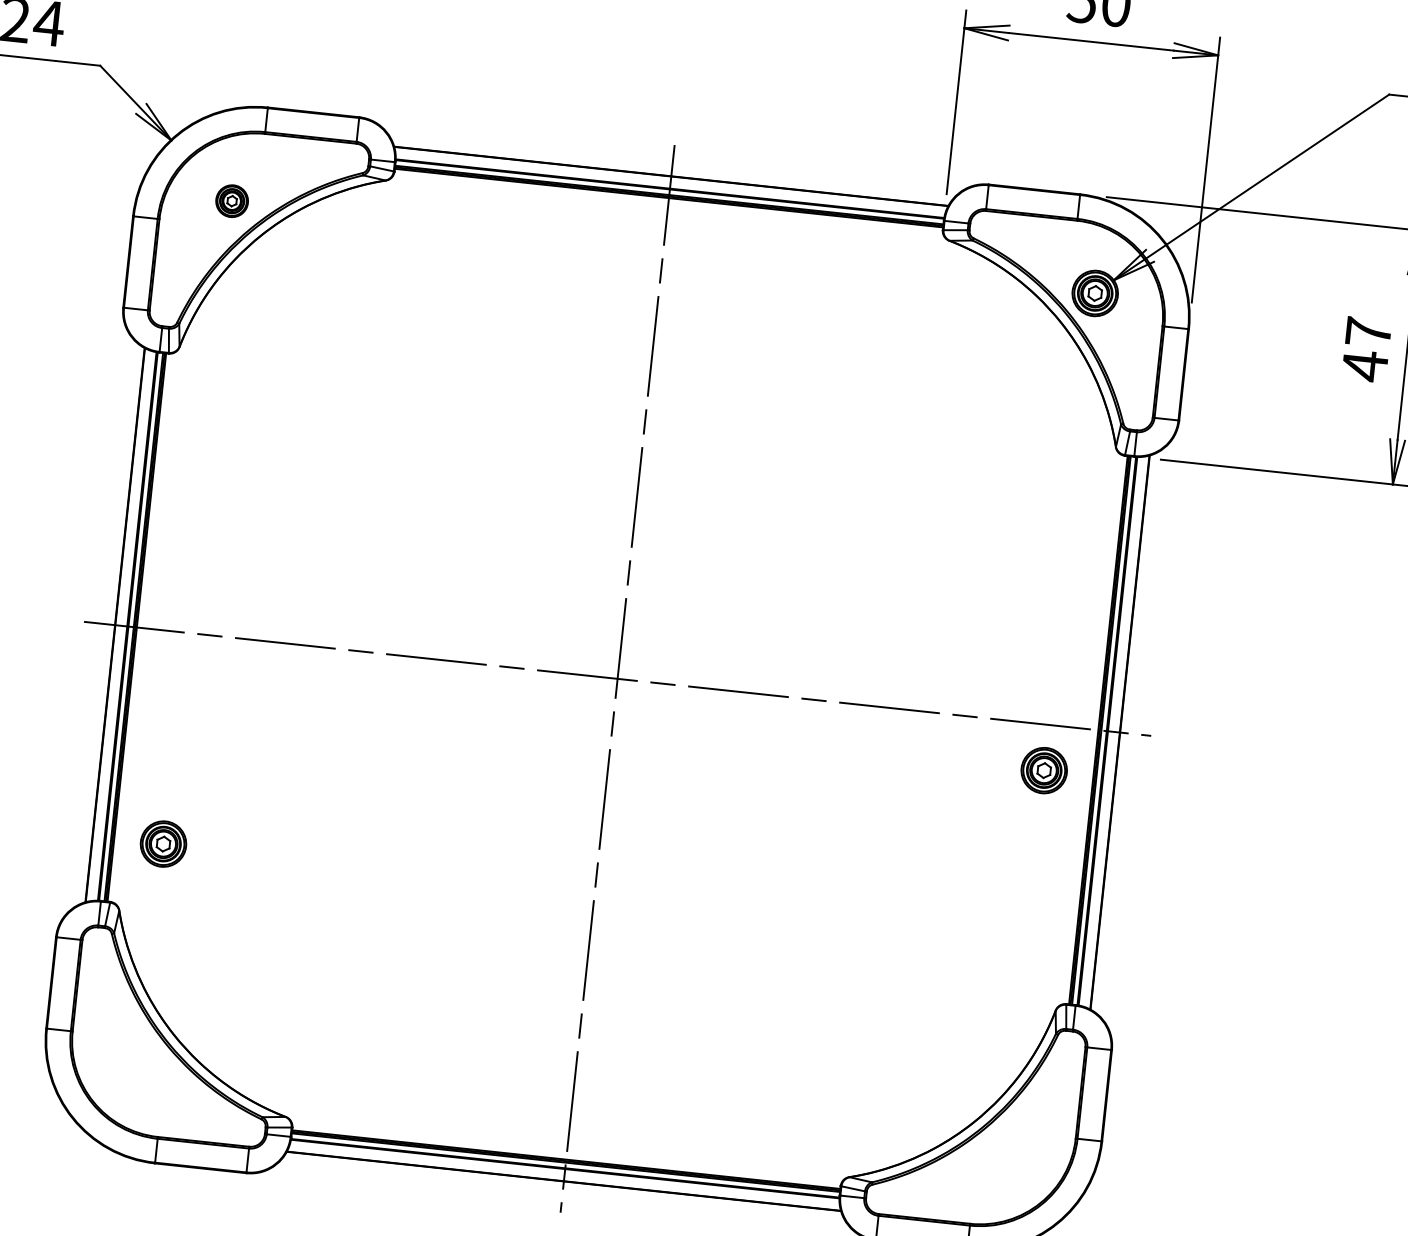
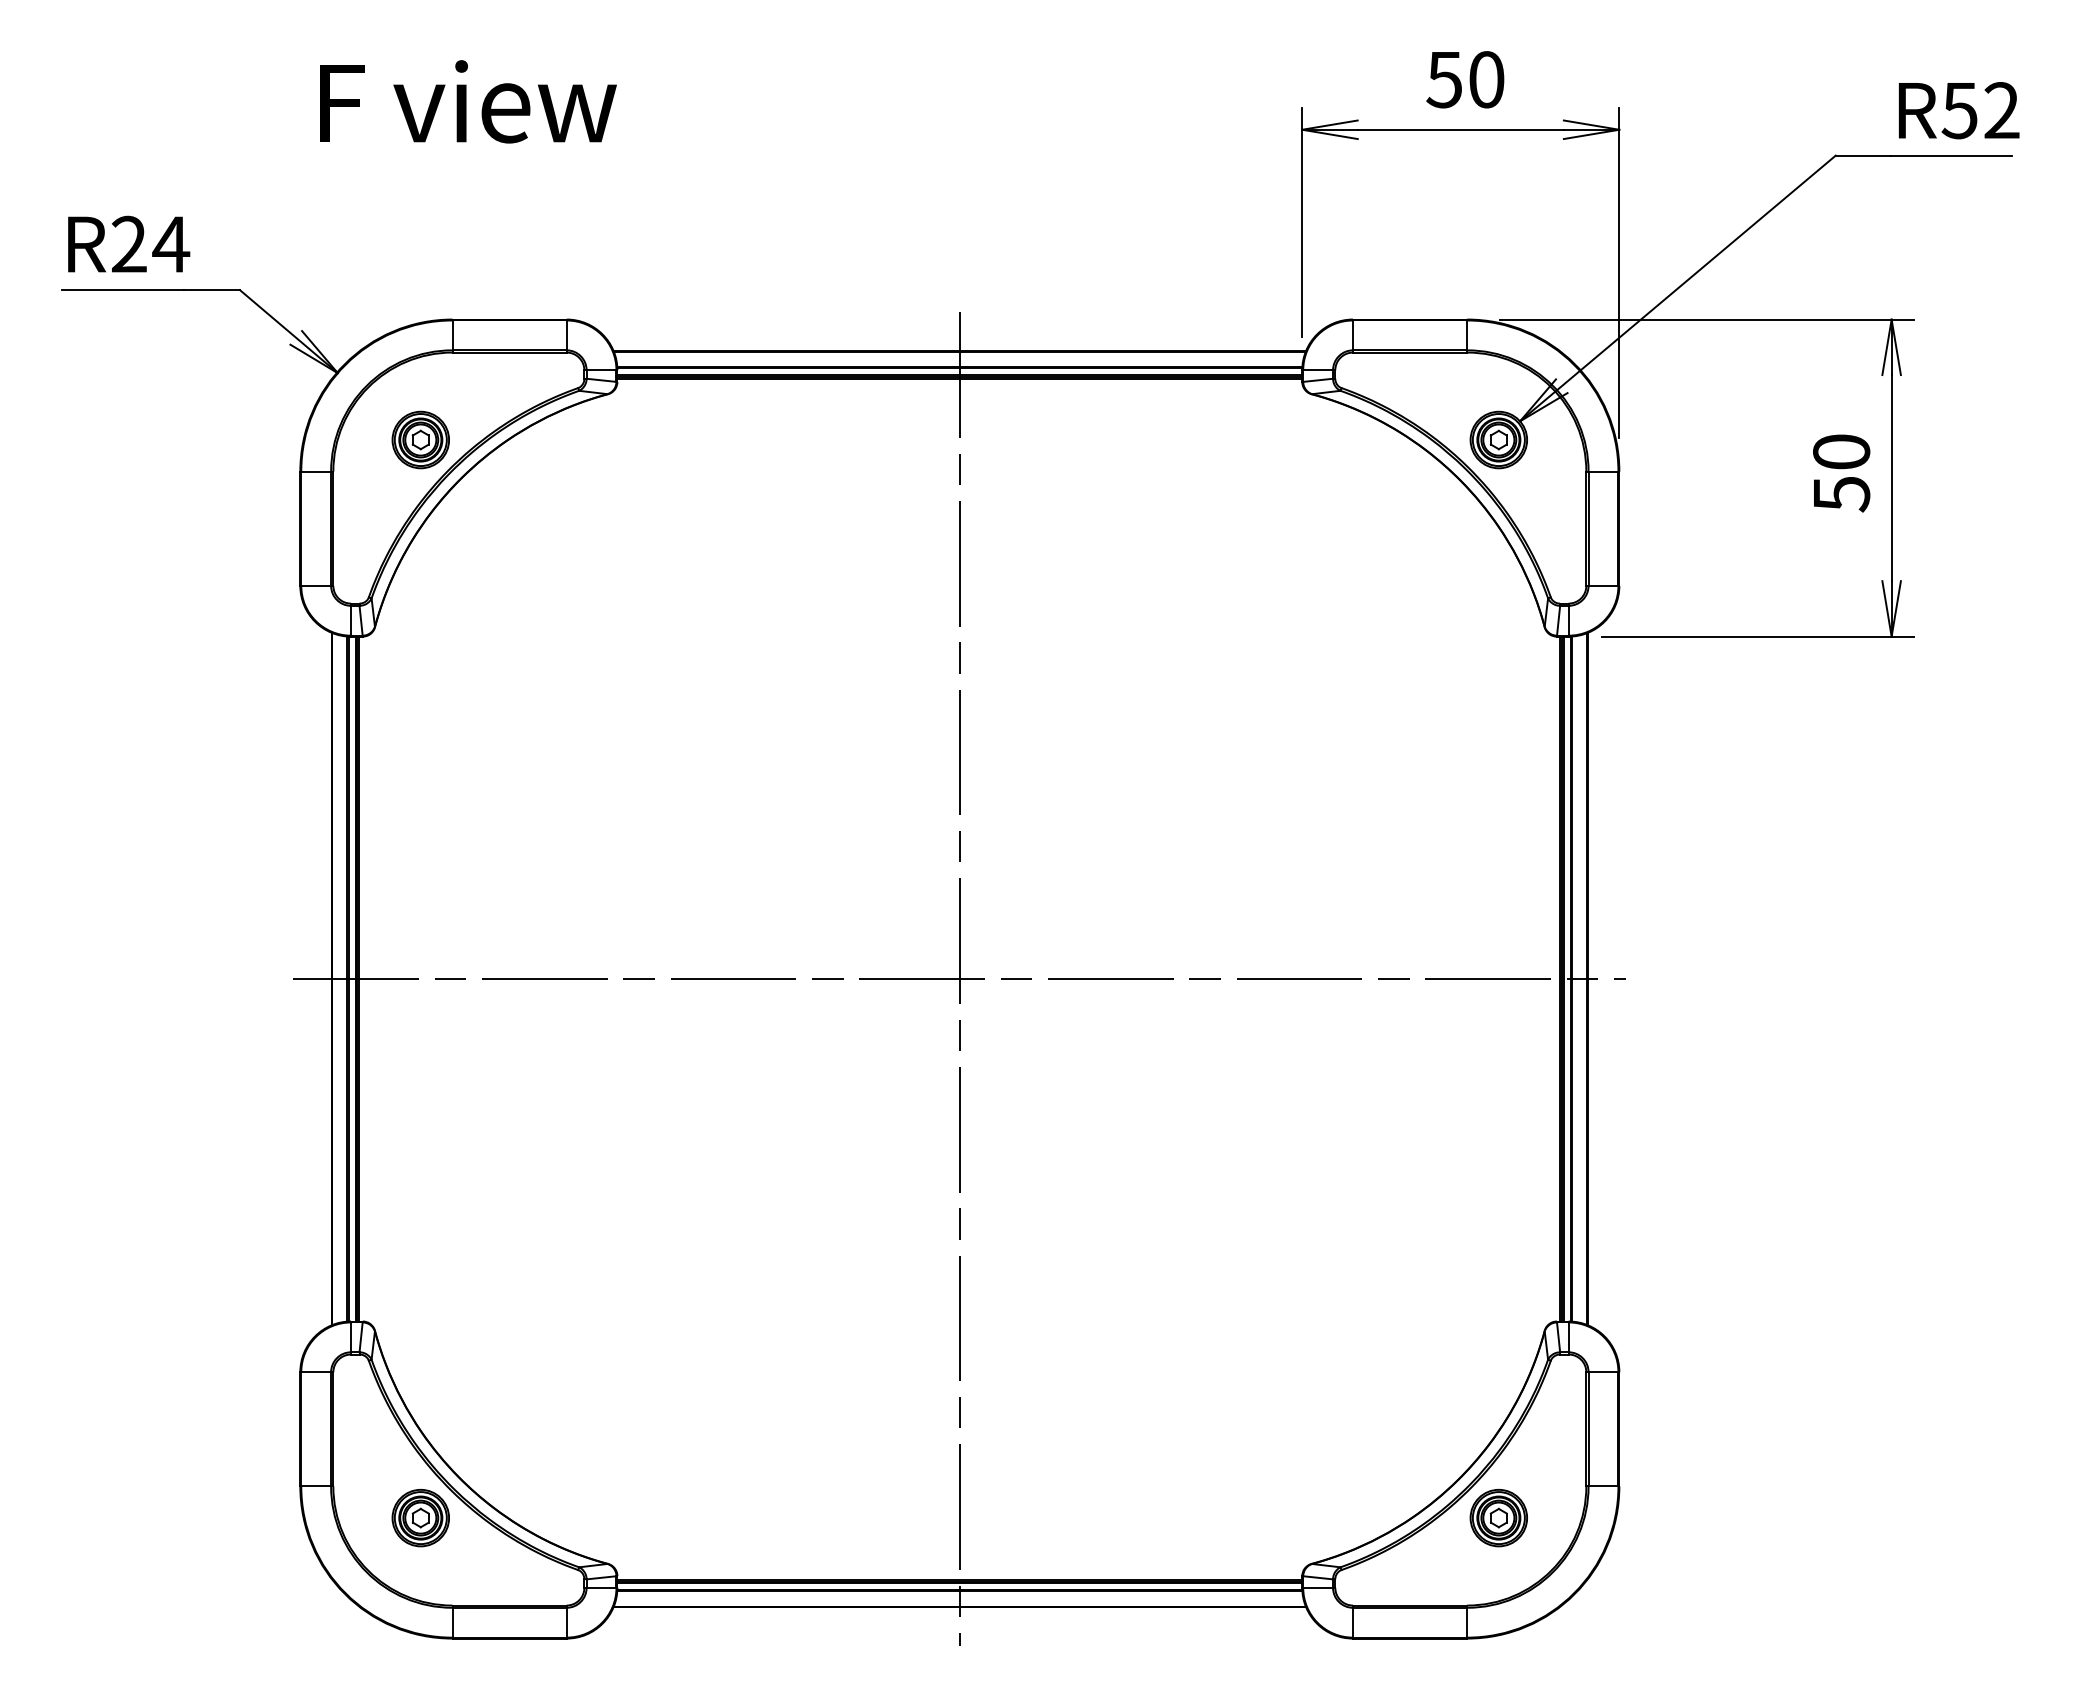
part: (232, 200) -> (420, 439), size x1.43
text: (1366, 349) -> (1841, 473), 47 -> 50
part: (1043, 770) -> (1498, 1518), moved
part: (163, 843) -> (420, 1517), moved

